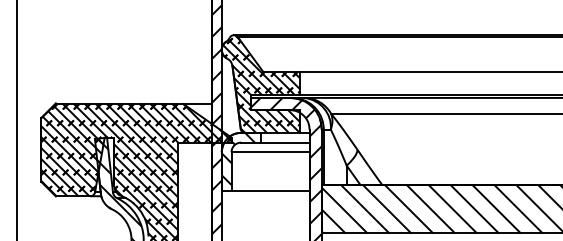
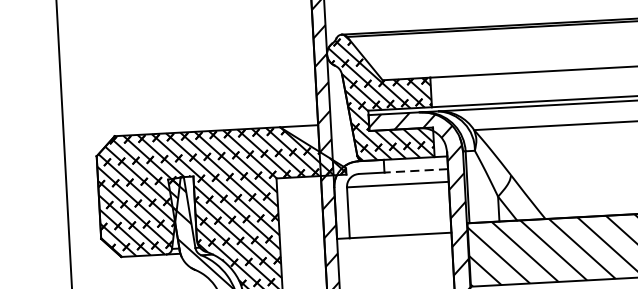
line: (284, 142) -> (415, 170), solid -> dashed
hatch: (237, 158) -> (355, 194), removed

